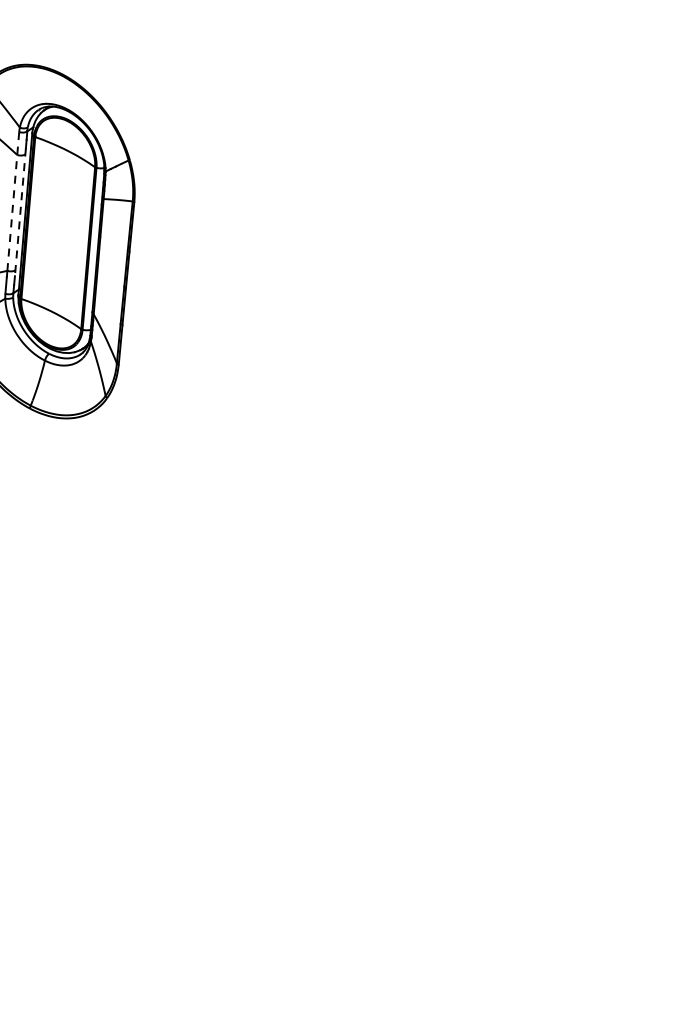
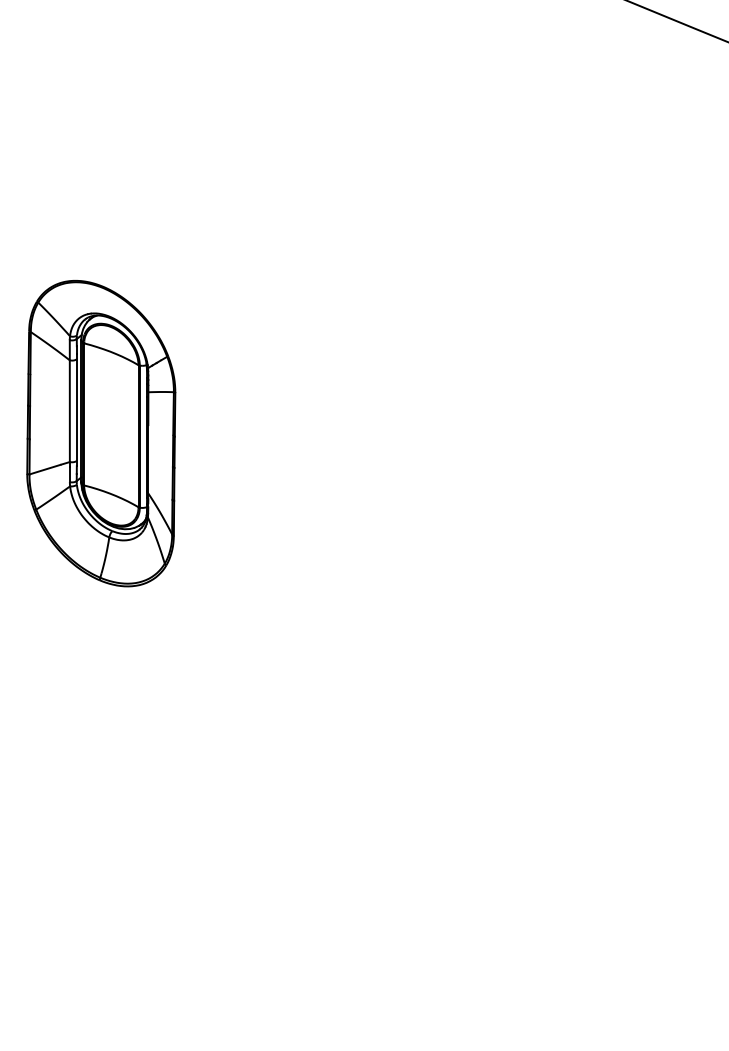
line: (12, 201) -> (69, 401), dashed -> solid
line: (19, 212) -> (76, 410), dashed -> solid

